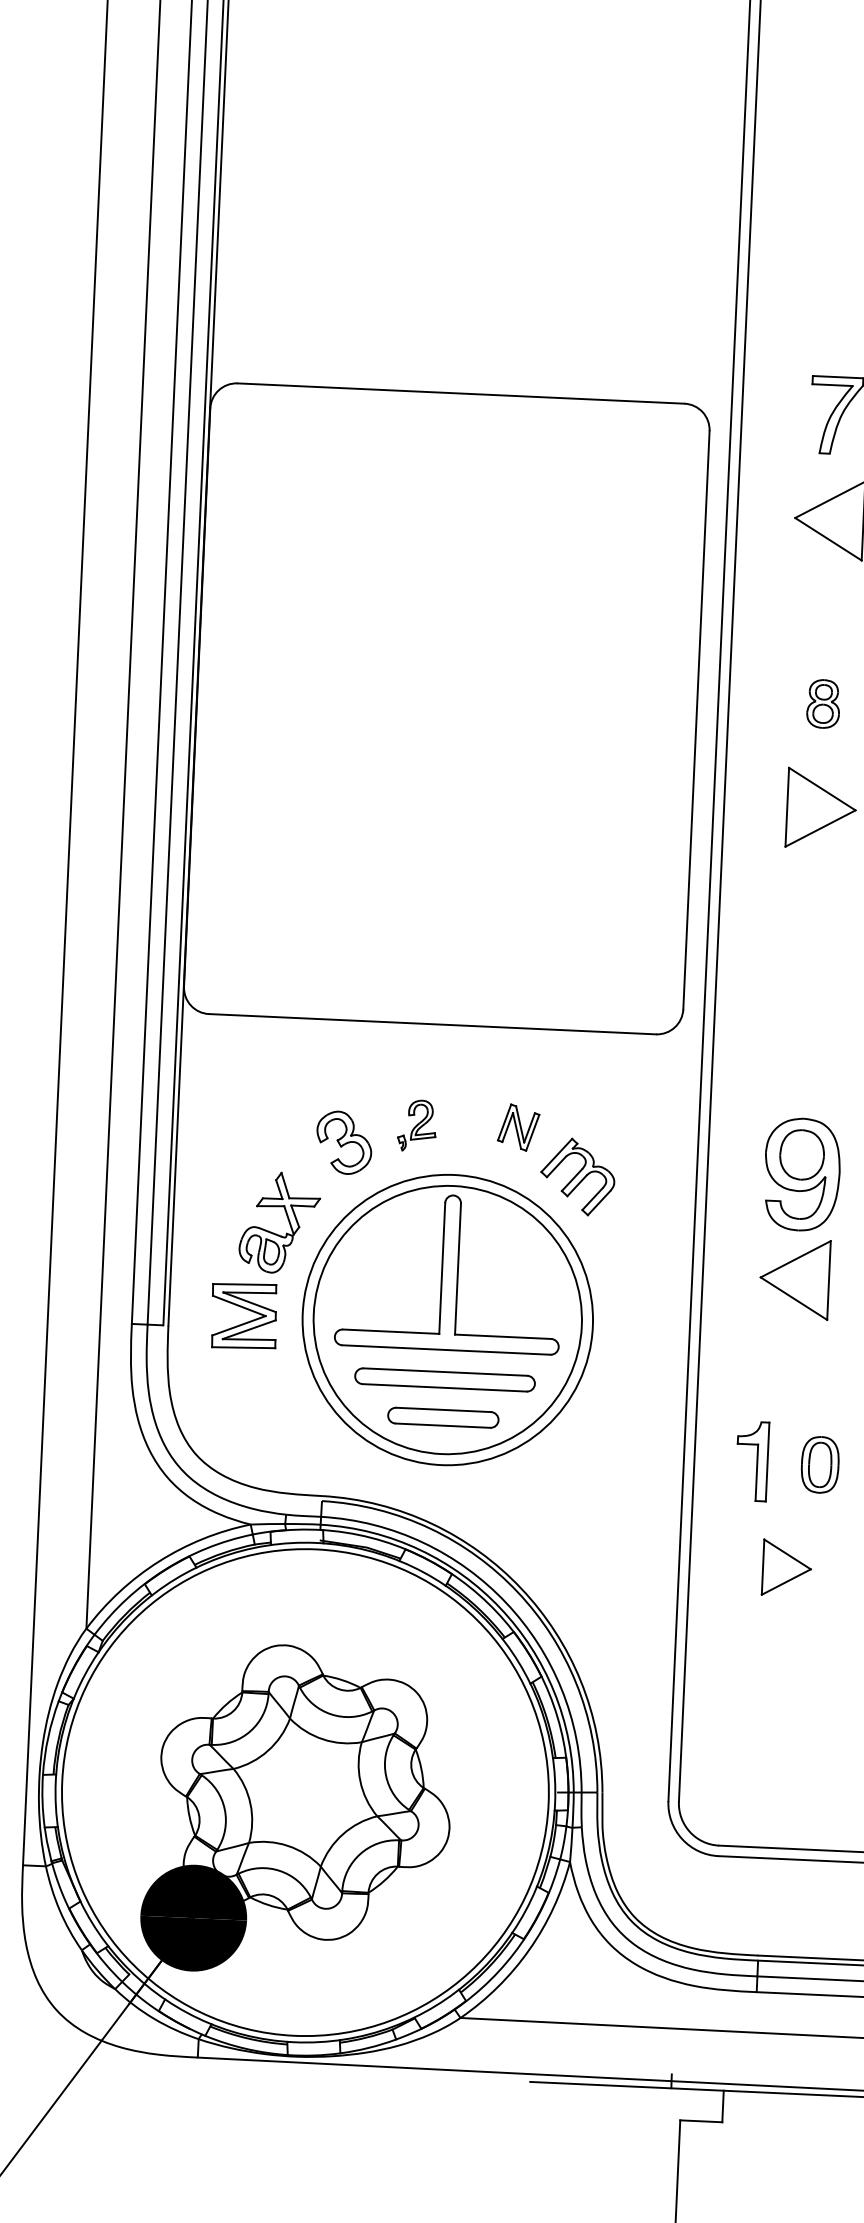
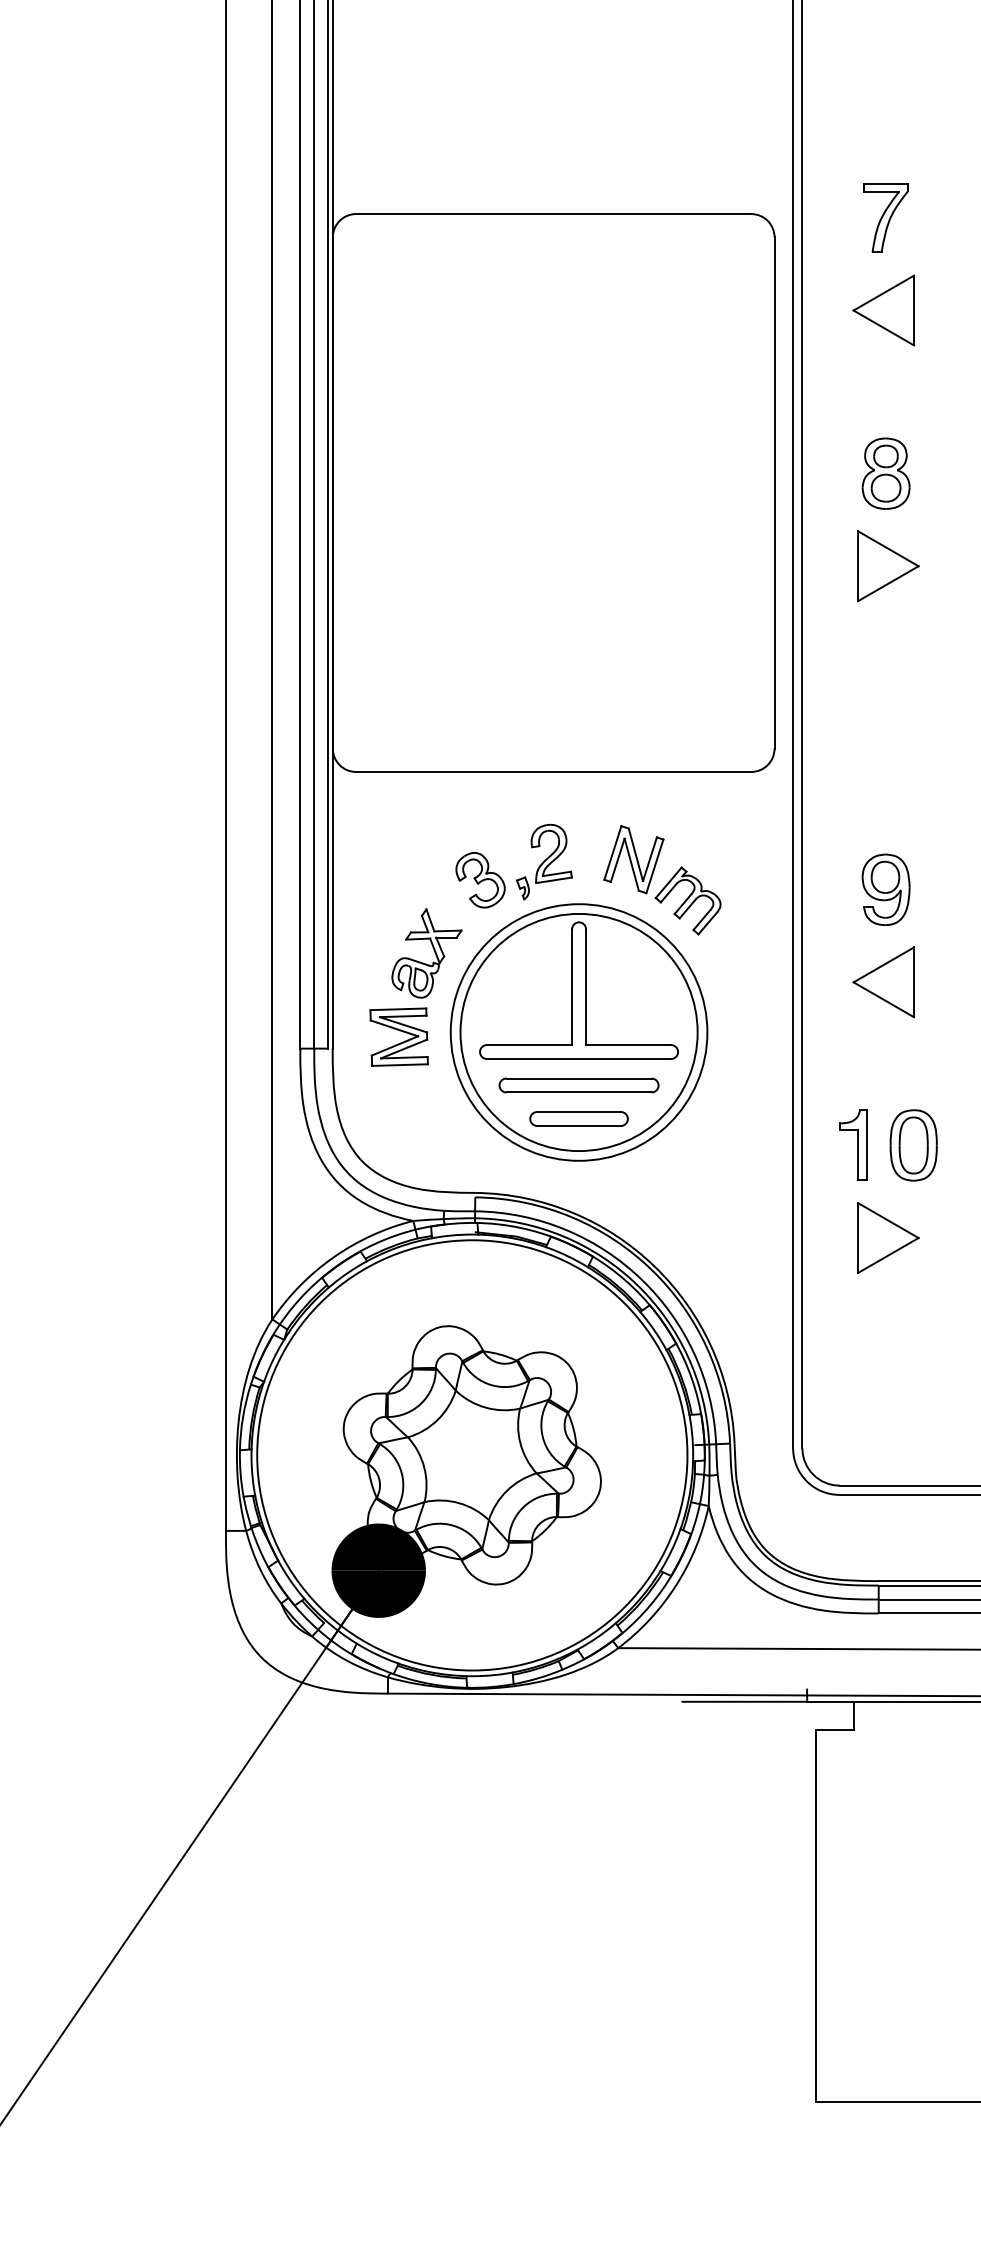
part: (822, 703) -> (885, 473), size x1.67
part: (416, 1126) -> (543, 862), size x1.67
part: (518, 1127) -> (633, 859), size x1.67
part: (801, 1174) -> (885, 889), size x0.71
part: (820, 1464) -> (913, 1145), size x1.43
part: (787, 1567) -> (888, 1237), size x1.43

